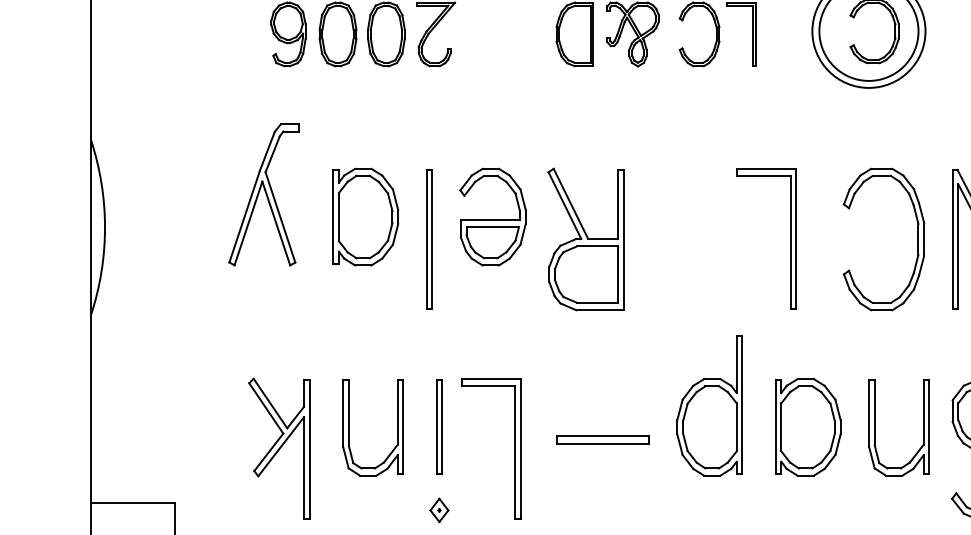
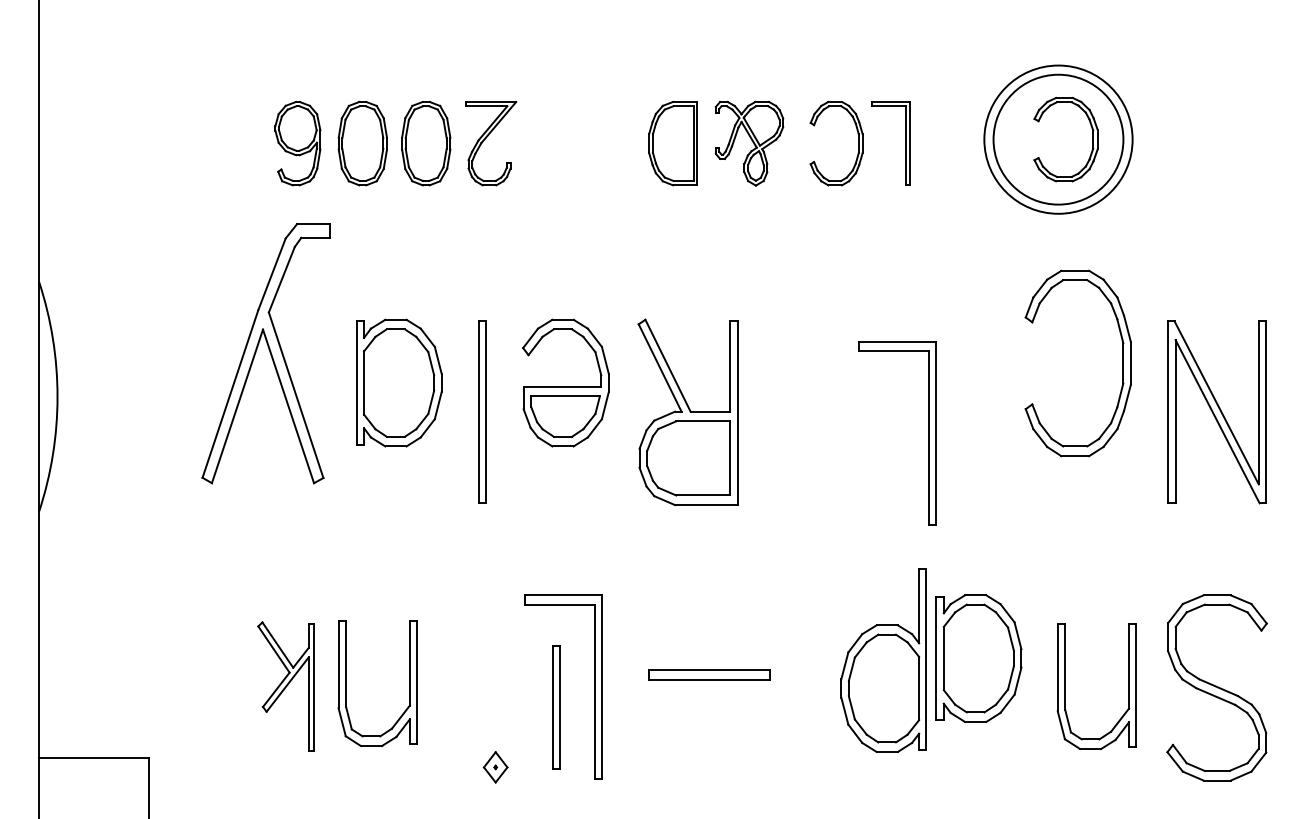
part: (263, 194) -> (265, 353), size x1.4
part: (790, 238) -> (928, 433), moved
part: (917, 239) -> (1122, 363), moved
part: (709, 405) -> (883, 660), moved
part: (439, 427) -> (556, 707), moved
part: (349, 428) -> (346, 683), moved
part: (875, 428) -> (1065, 686), moved
part: (279, 448) -> (285, 686), size x0.7

